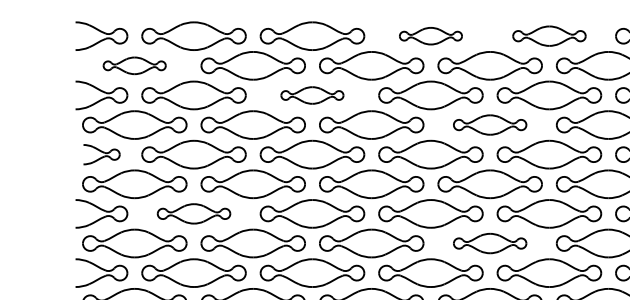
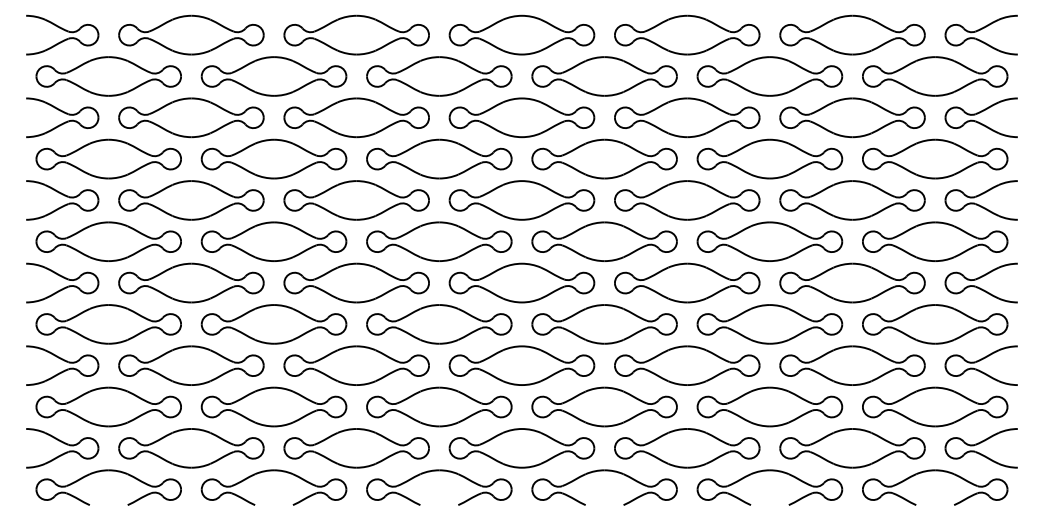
part: (430, 35) -> (521, 34), size x1.67
part: (549, 35) -> (687, 34), size x1.43
part: (134, 65) -> (108, 76), size x1.67
part: (312, 95) -> (356, 117), size x1.67
part: (490, 124) -> (604, 158), size x1.43
part: (101, 154) -> (62, 200), size x1.43
part: (194, 213) -> (191, 282), size x1.43
part: (490, 243) -> (604, 324), size x1.43

